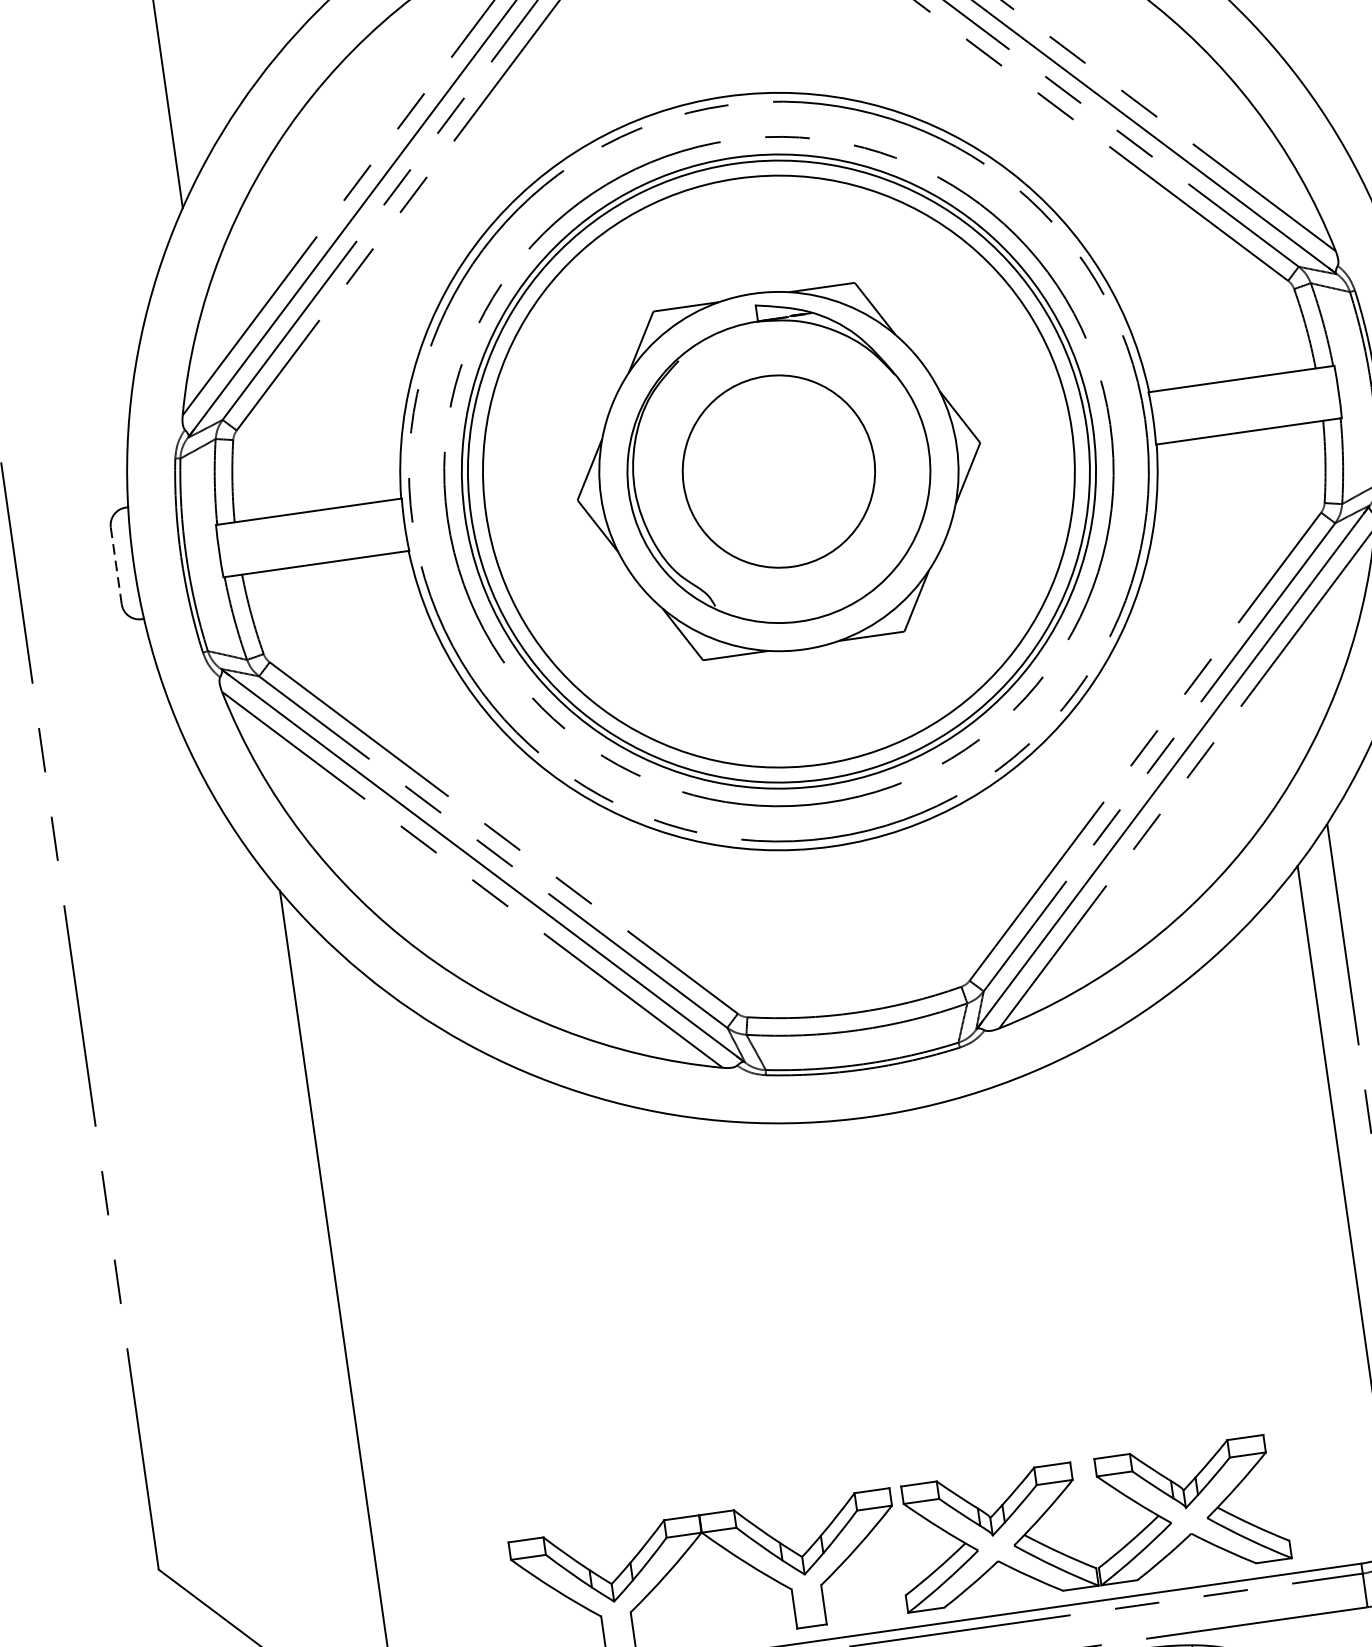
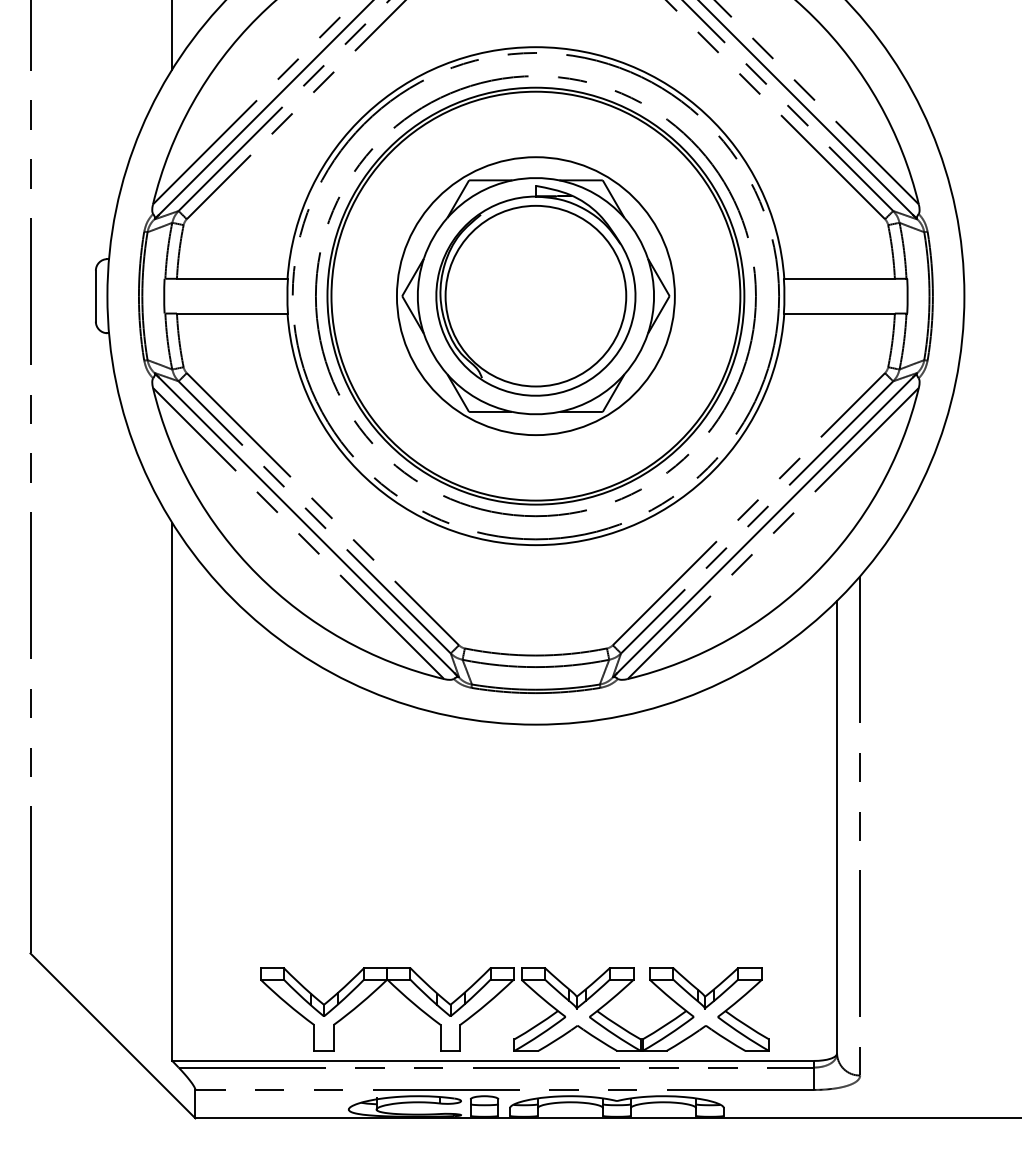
circle: (778, 470) -> (535, 295), size x1.43
circle: (778, 472) -> (535, 296), size x0.71
line: (115, 566) -> (95, 296), dashed -> solid

